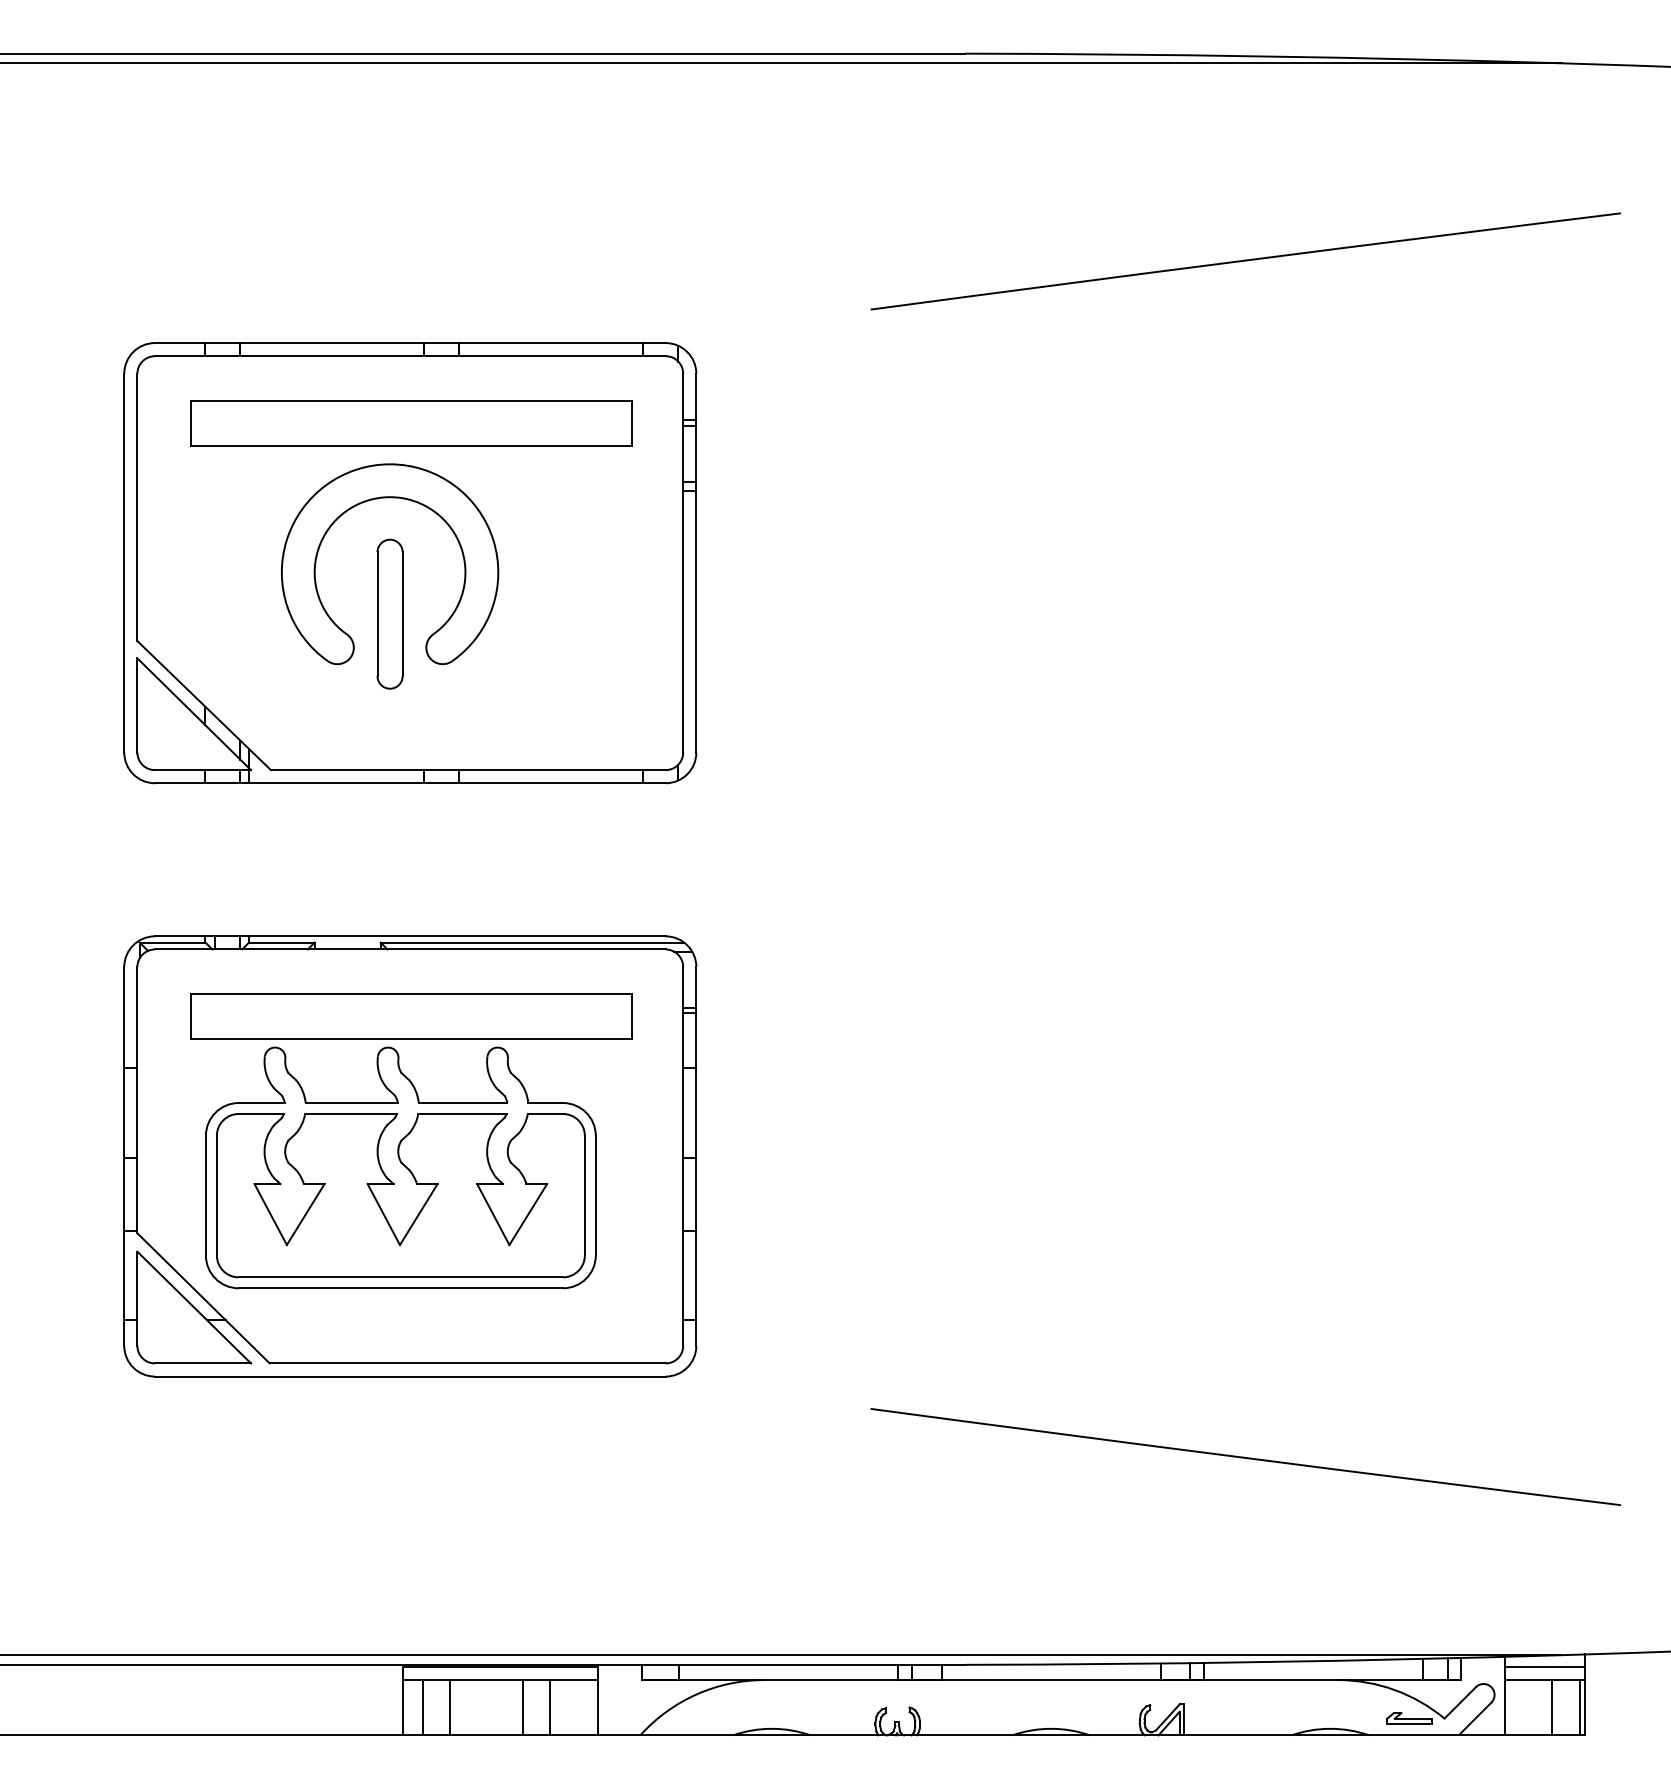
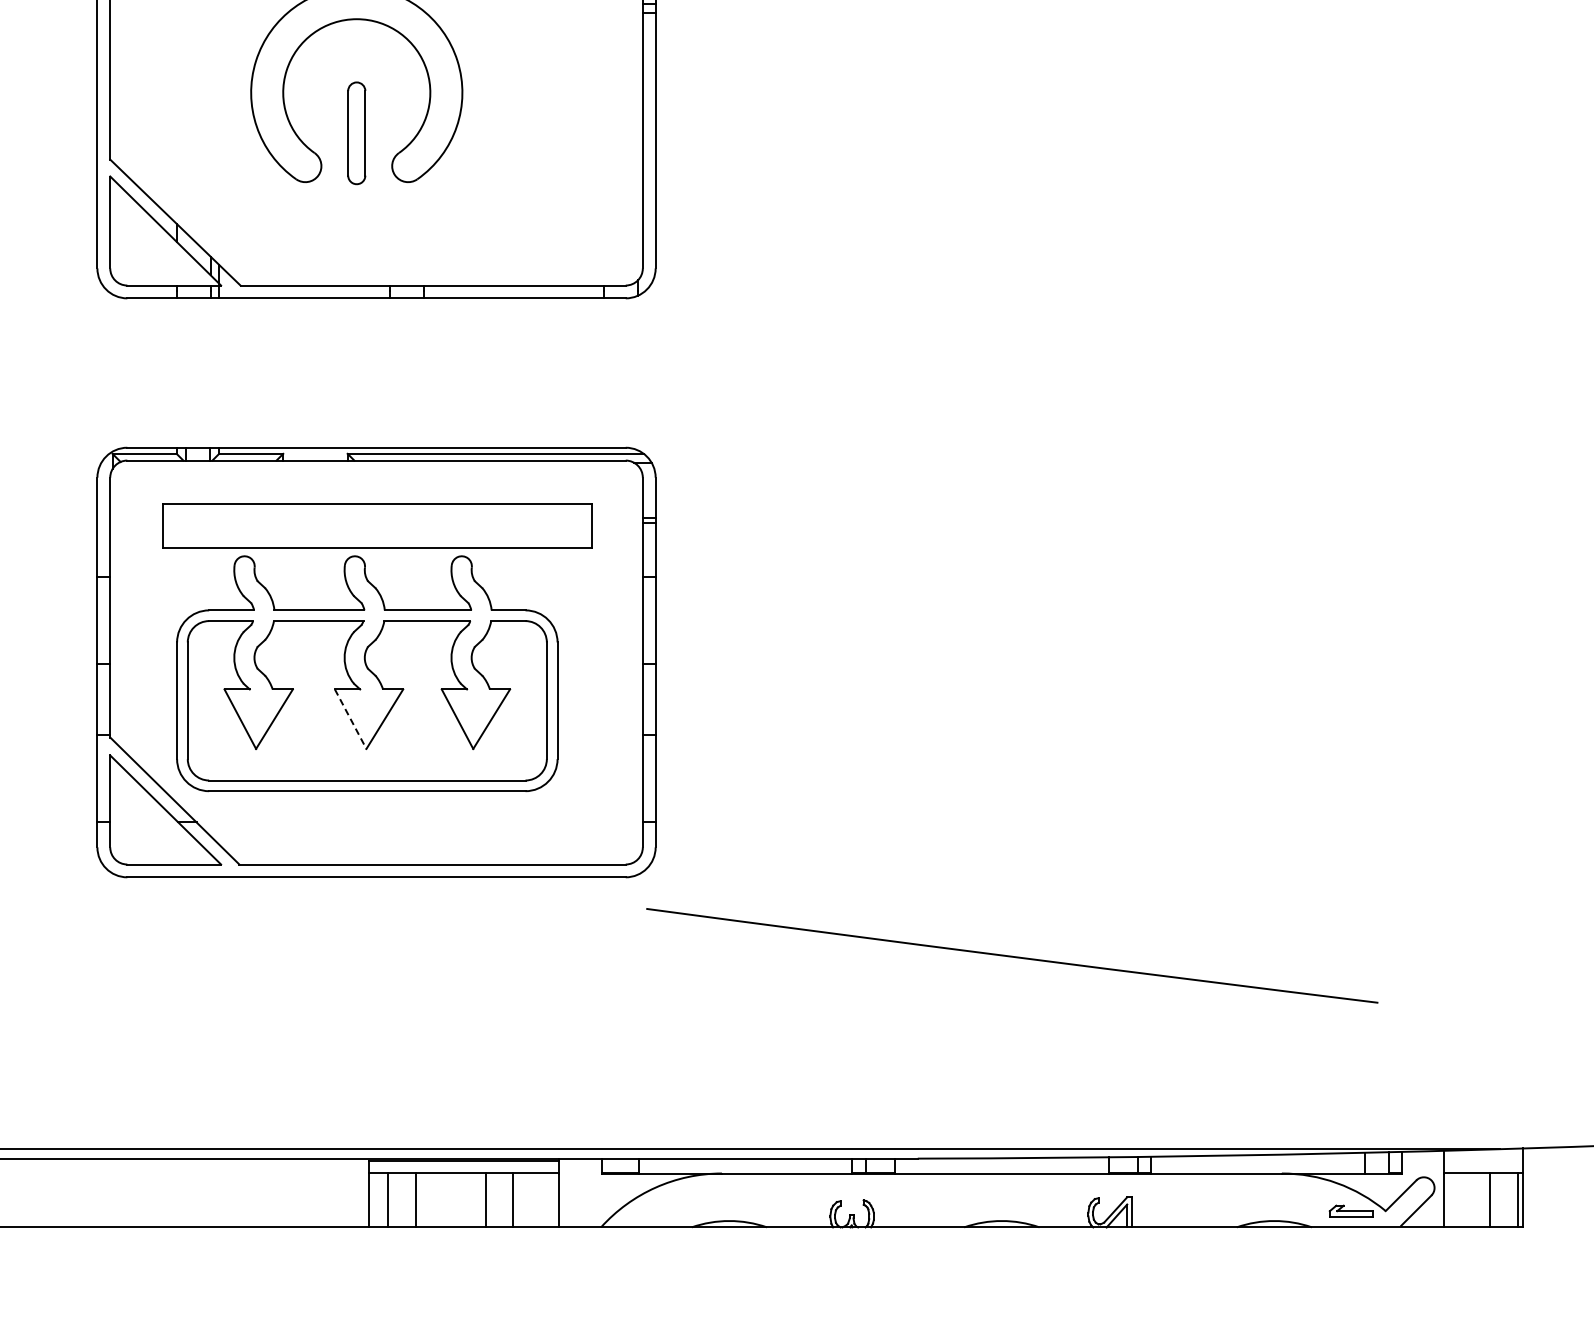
part: (389, 613) -> (356, 132), size x0.7
line: (383, 1214) -> (350, 719), solid -> dashed
arc: (1244, 1456) -> (1011, 955), moved
line: (1544, 1667) -> (1483, 1161), removed

